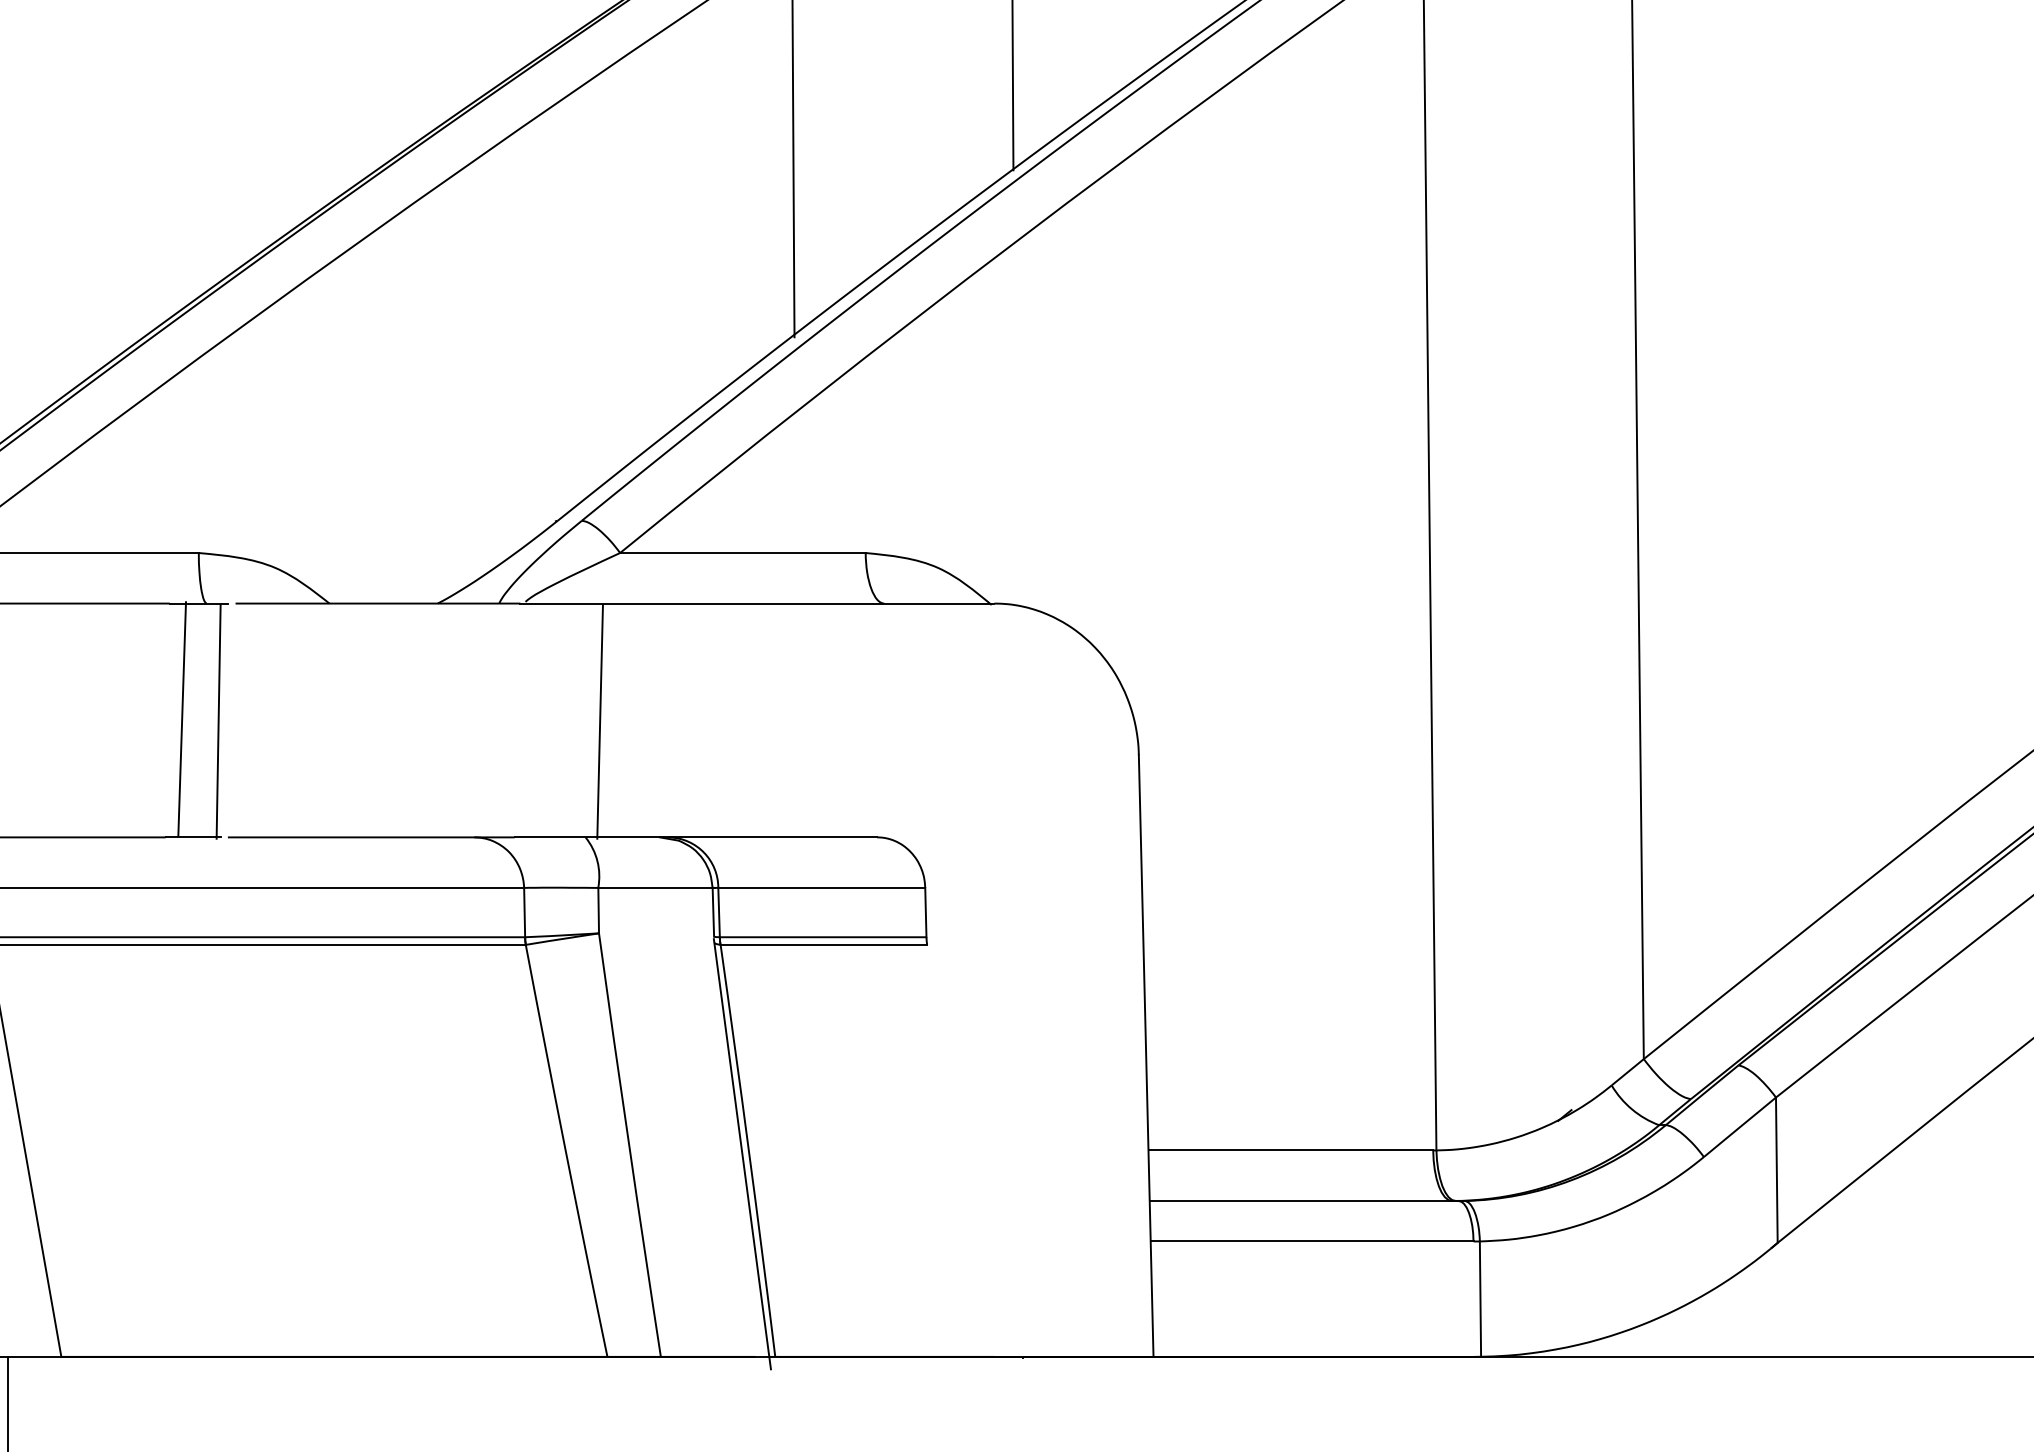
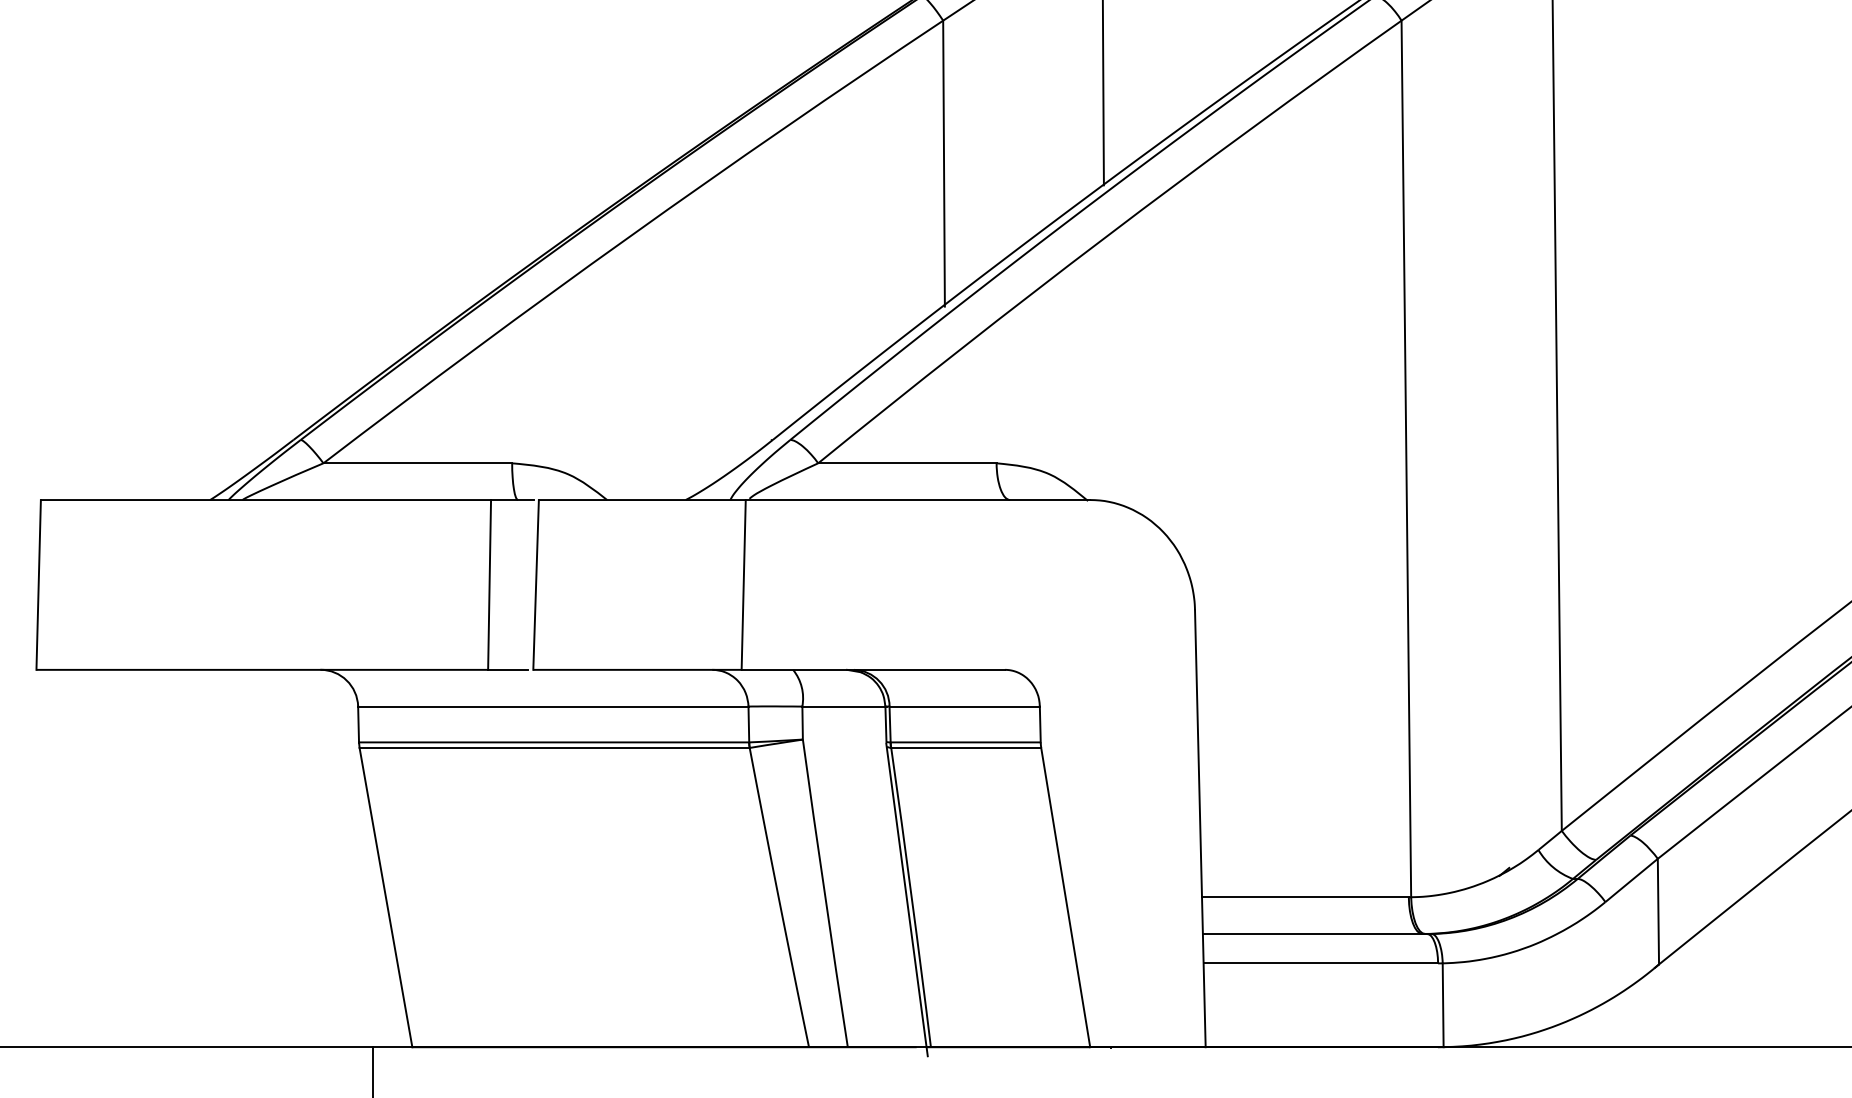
line: (181, 718) -> (535, 584), moved
line: (218, 721) -> (489, 584), moved
line: (599, 721) -> (743, 584), moved
line: (960, 1150) -> (1065, 897), added

